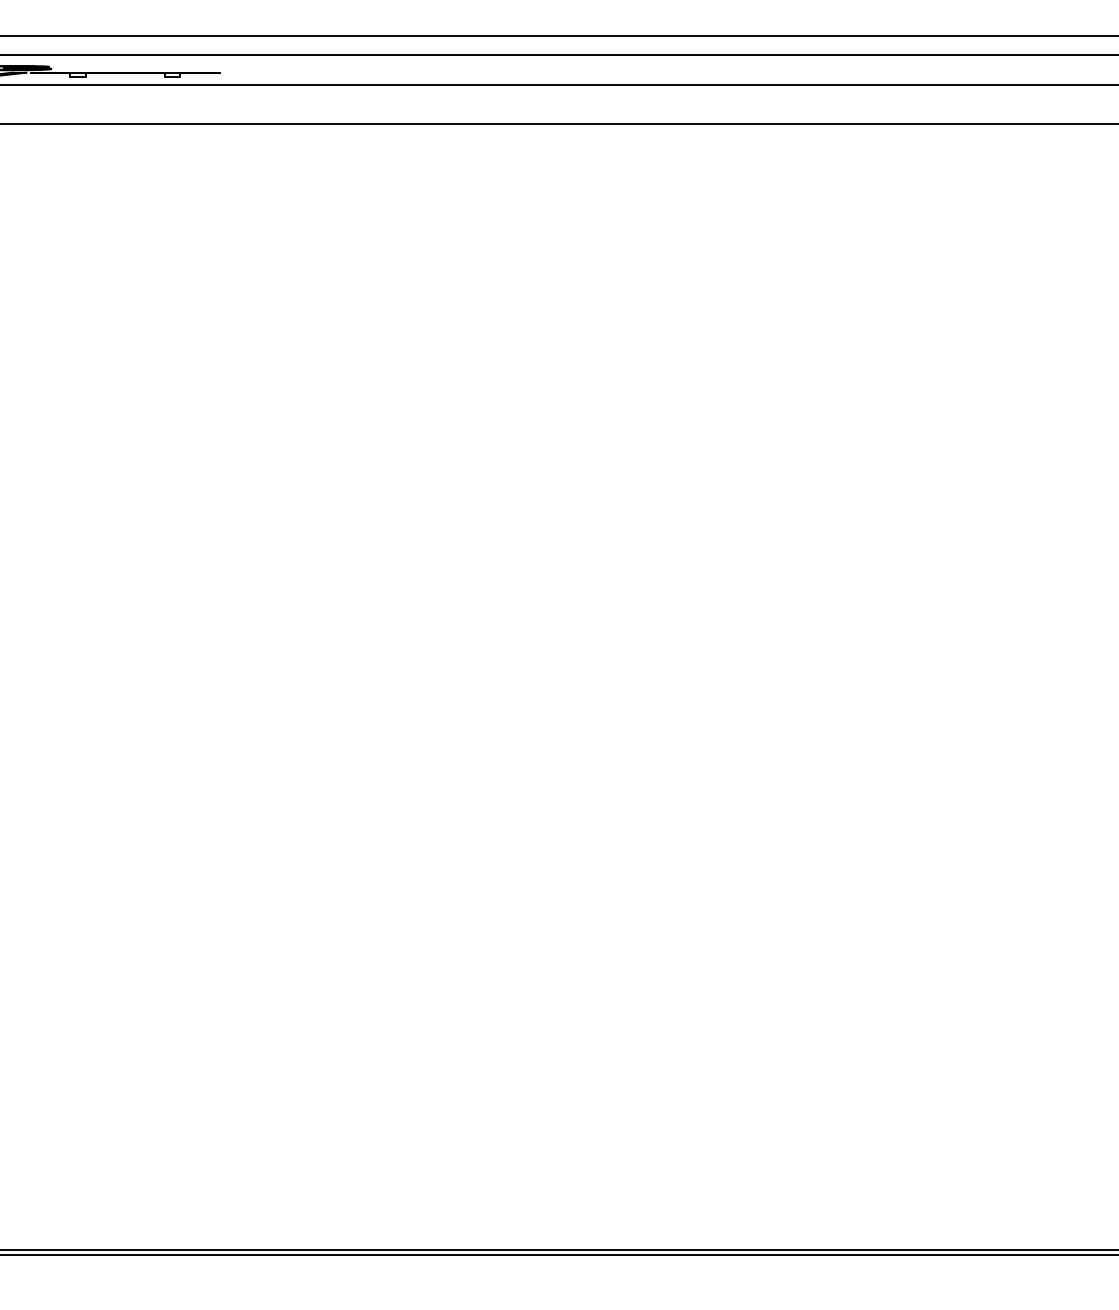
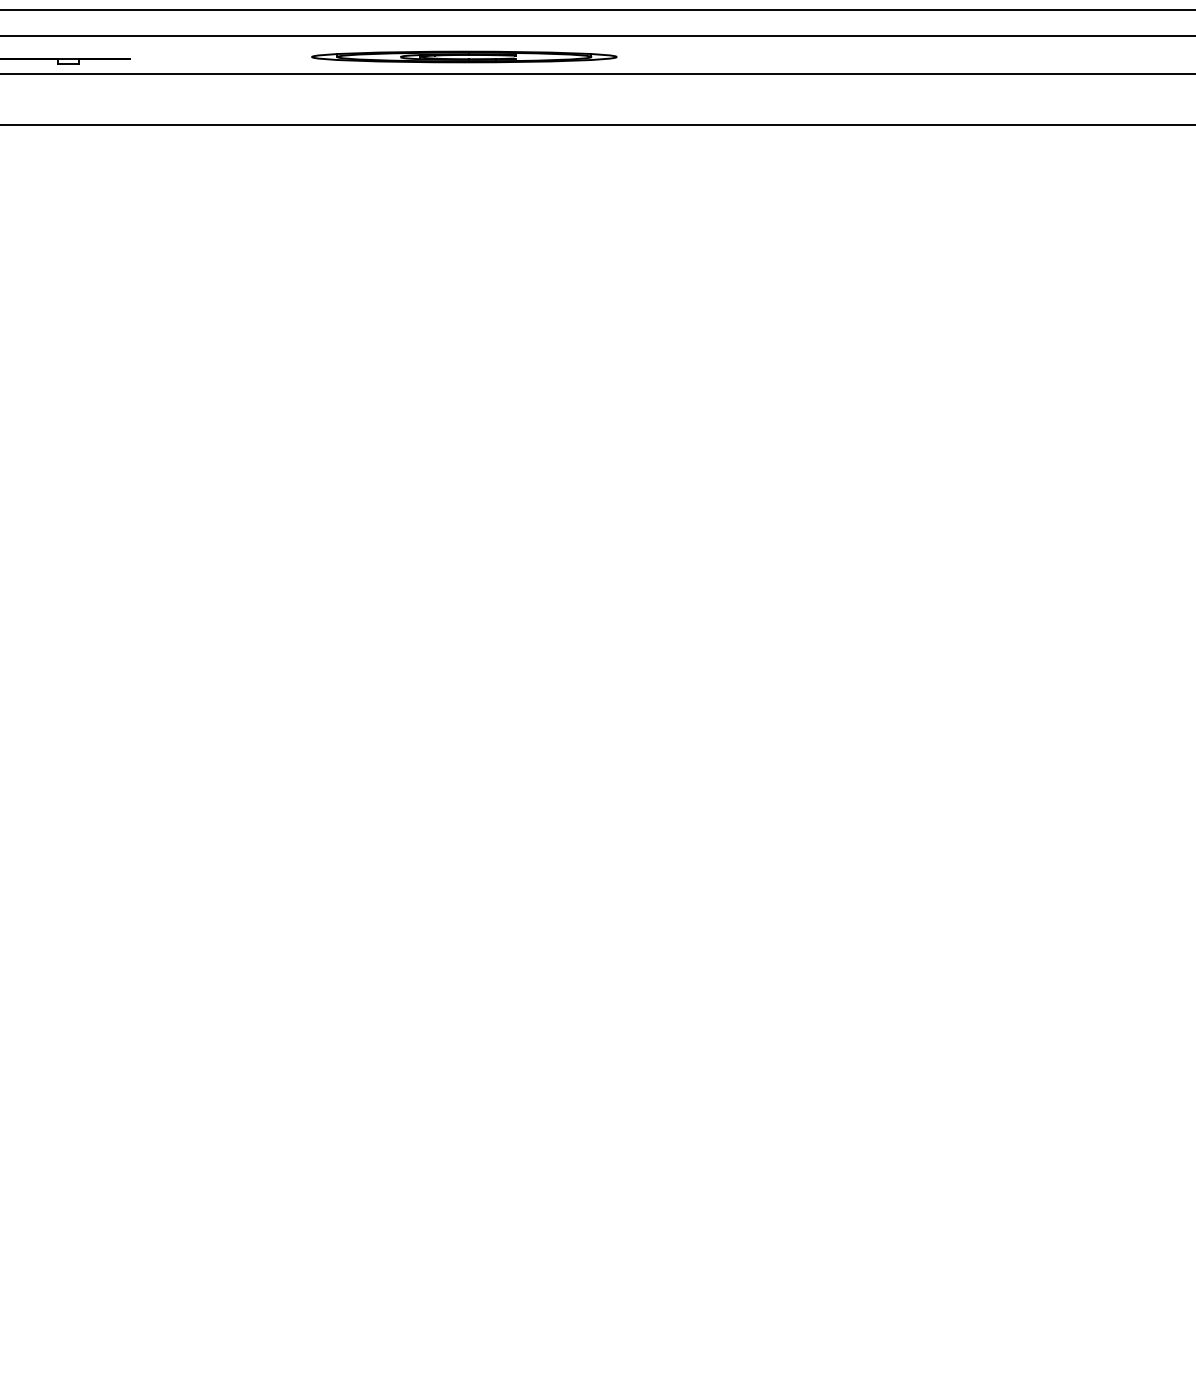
part: (477, 71) -> (463, 56), added

